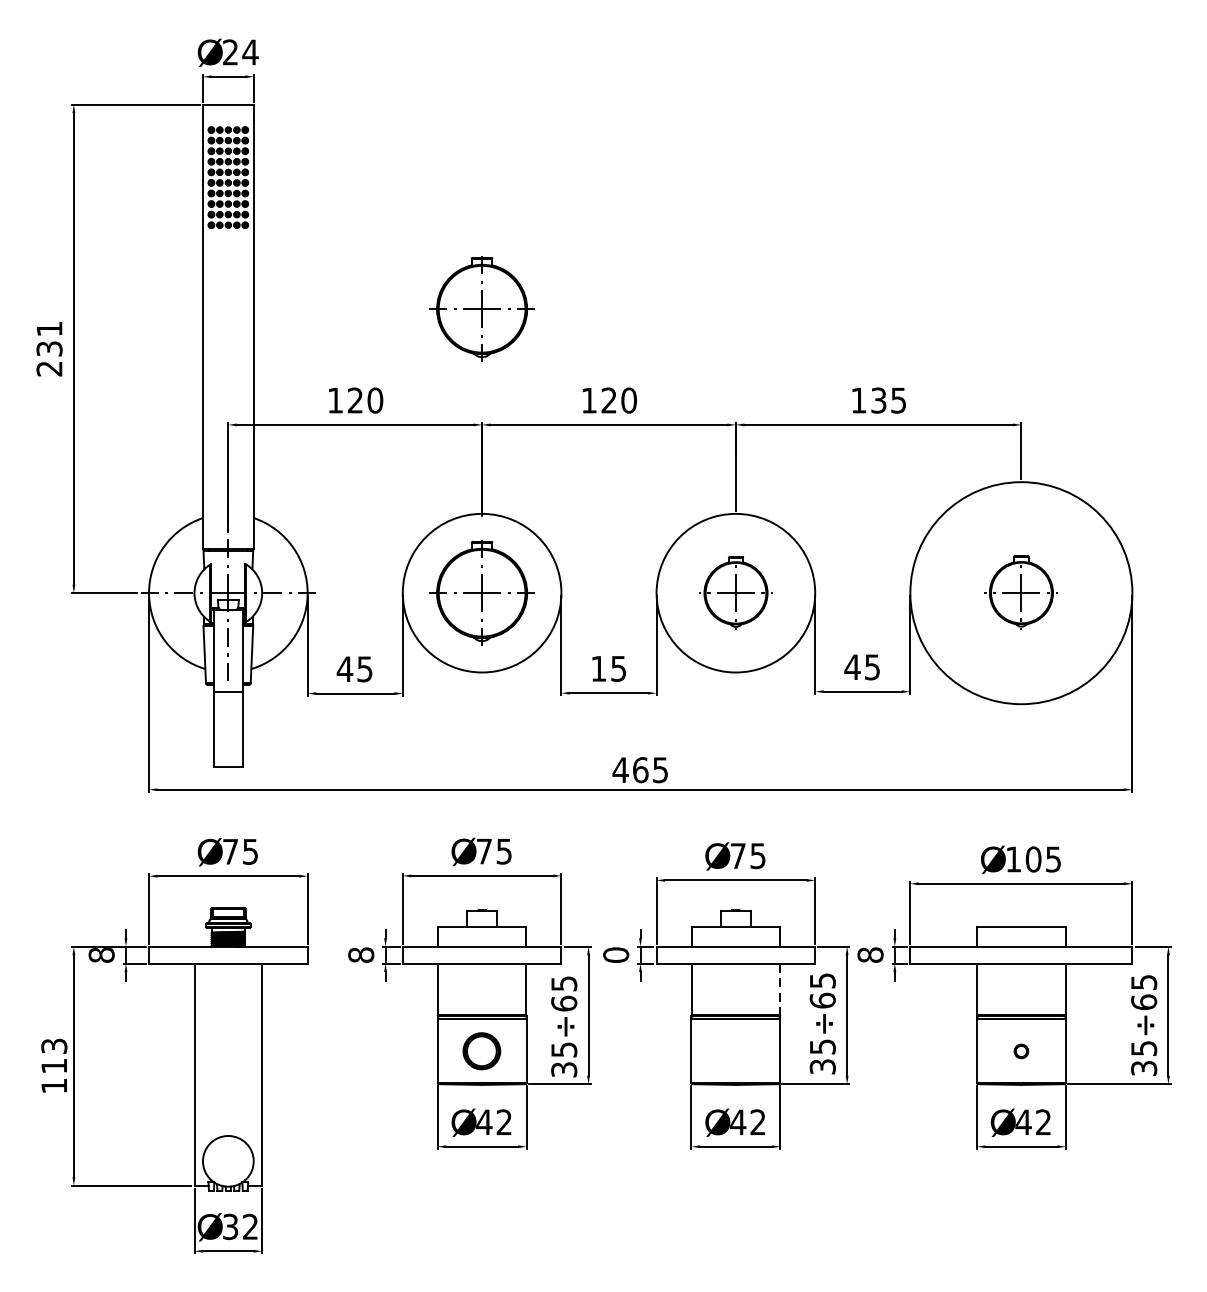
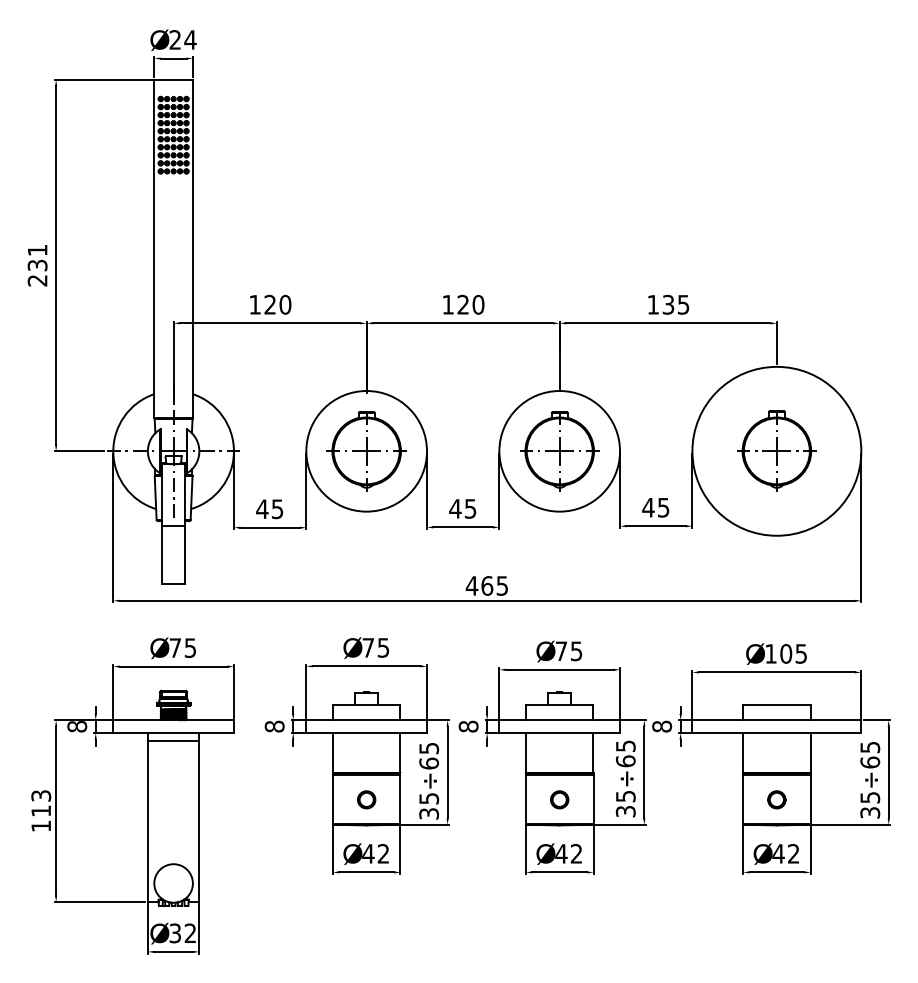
part: (481, 309) -> (366, 235), removed
part: (1020, 592) -> (776, 450), size x1.43
part: (735, 593) -> (559, 451), size x1.43
text: (598, 668) -> (455, 508), 15 -> 45
text: (615, 954) -> (468, 726), 0 -> 8
line: (228, 974) -> (173, 741), added
line: (780, 989) -> (593, 752), dashed -> solid
part: (481, 1050) -> (366, 799), size x0.62
part: (735, 1050) -> (559, 799), added
part: (1020, 1050) -> (776, 799), size x1.67

